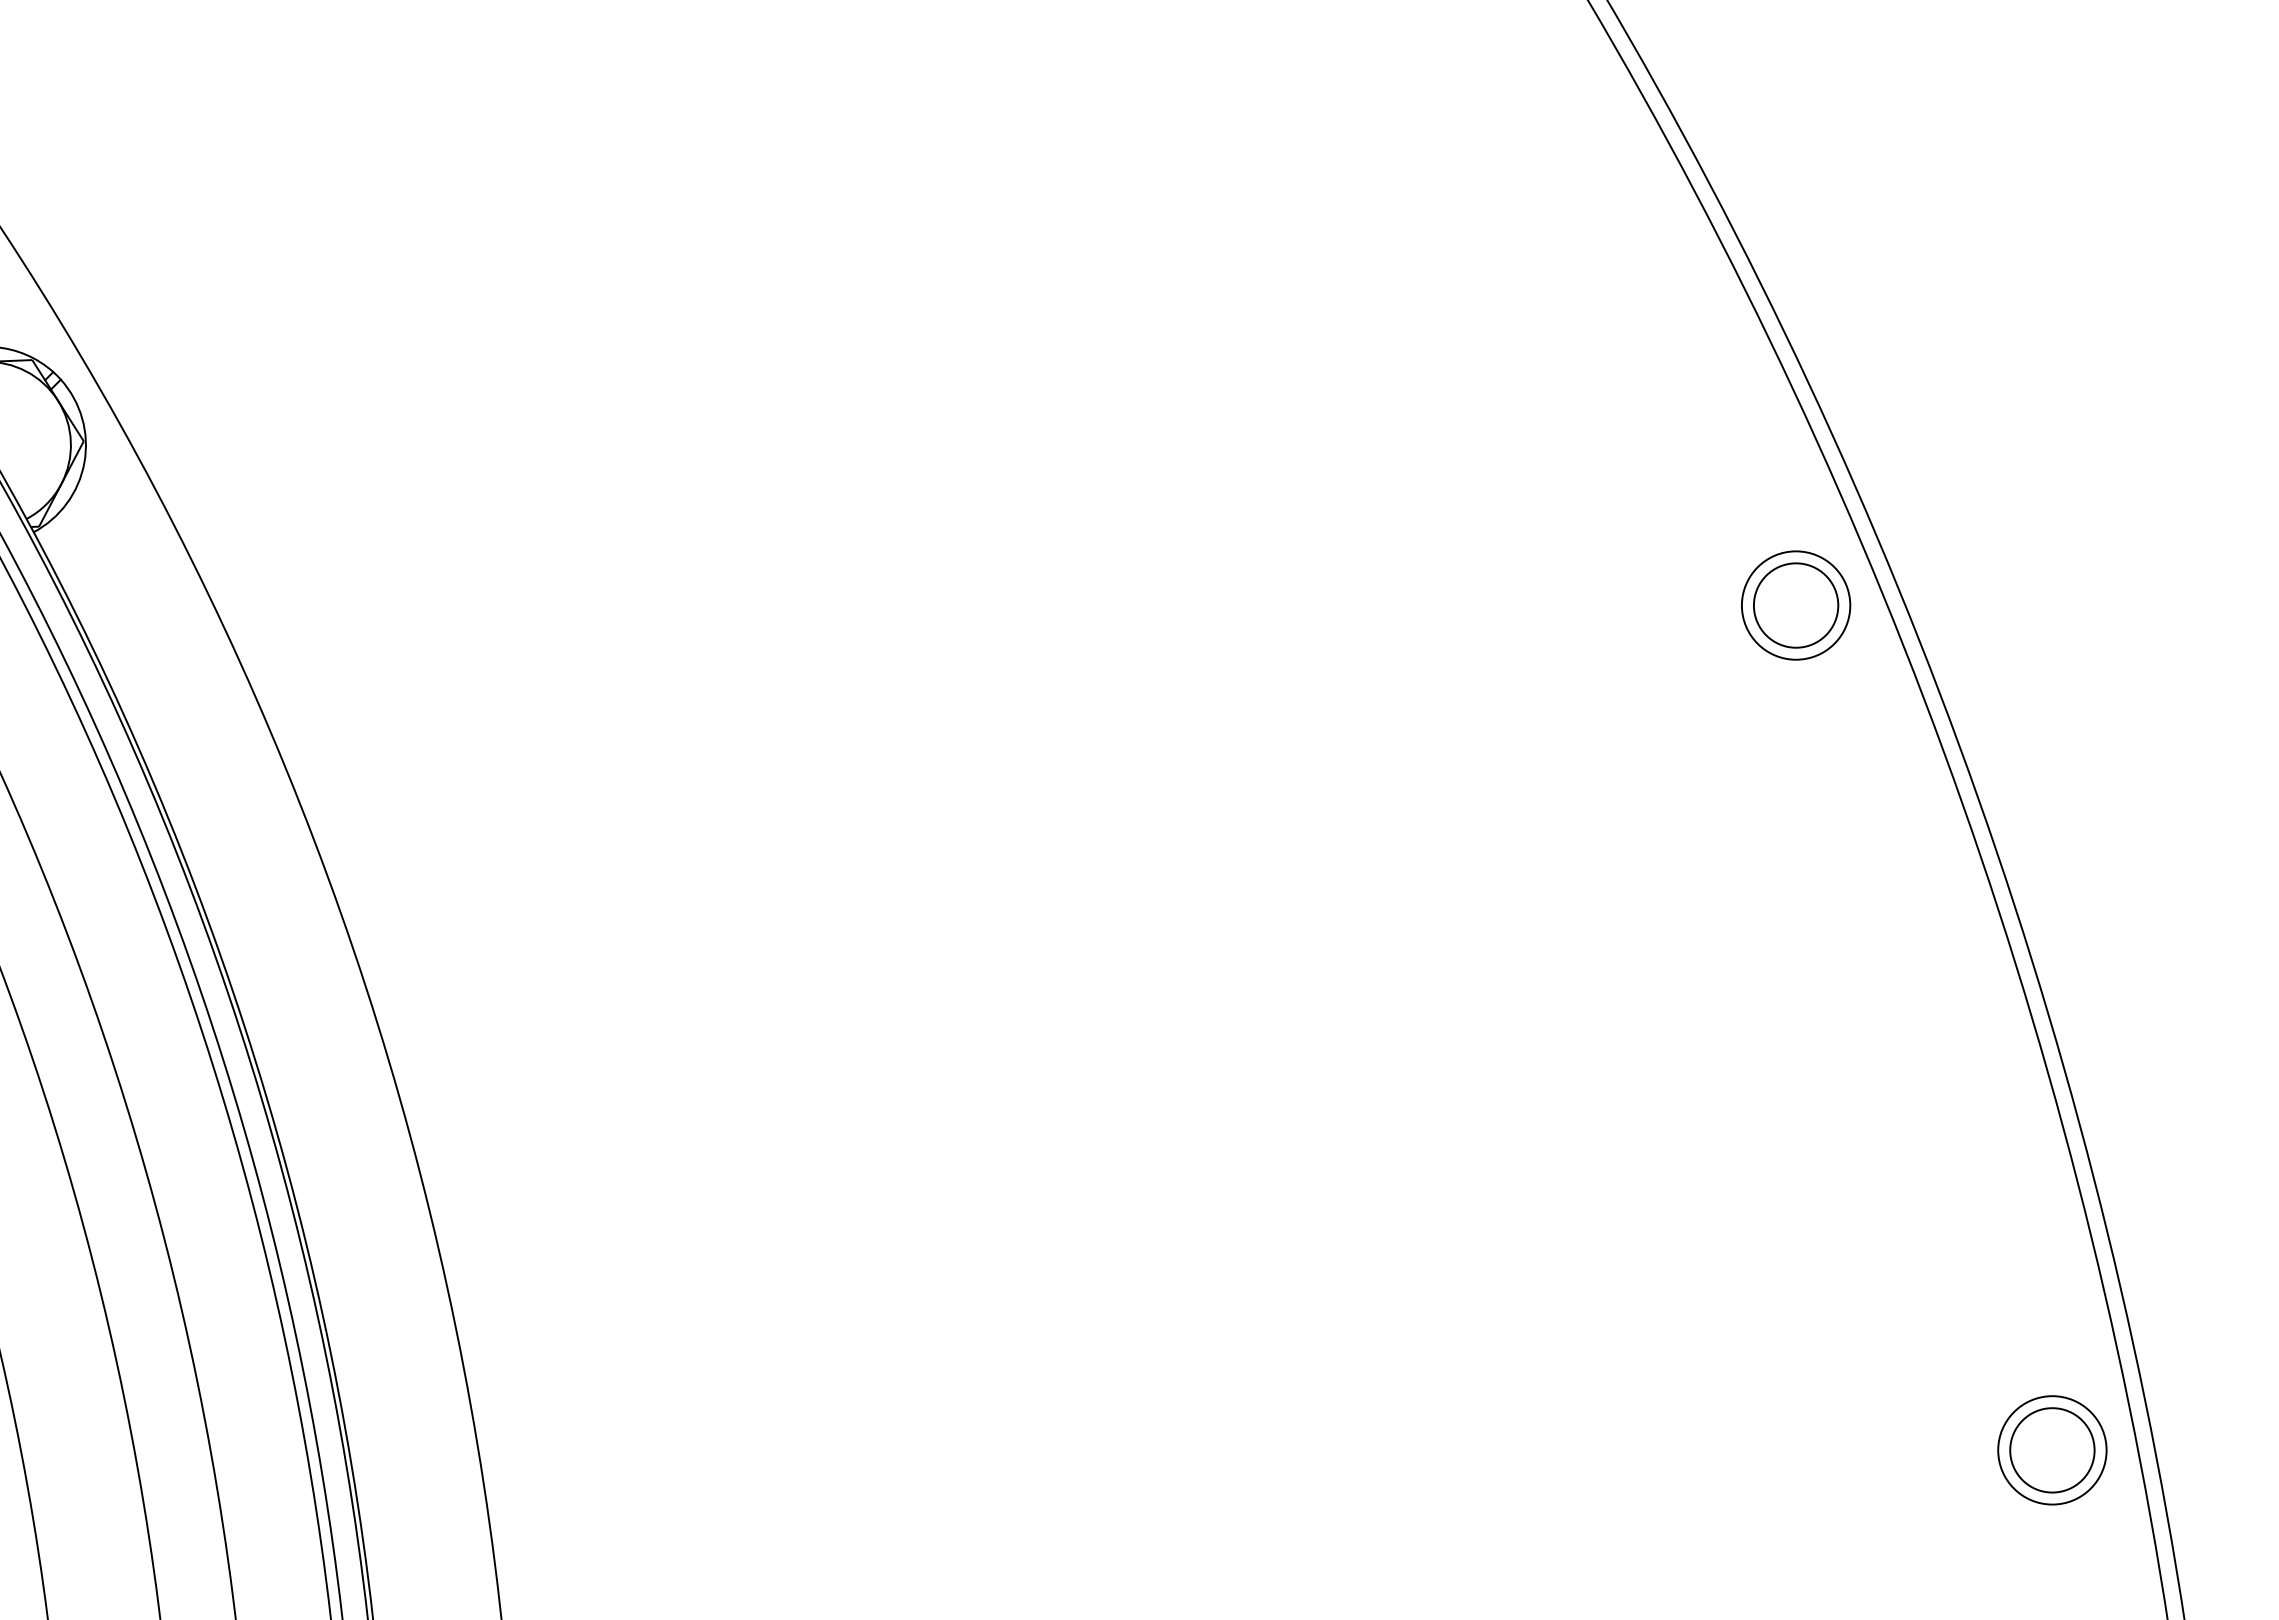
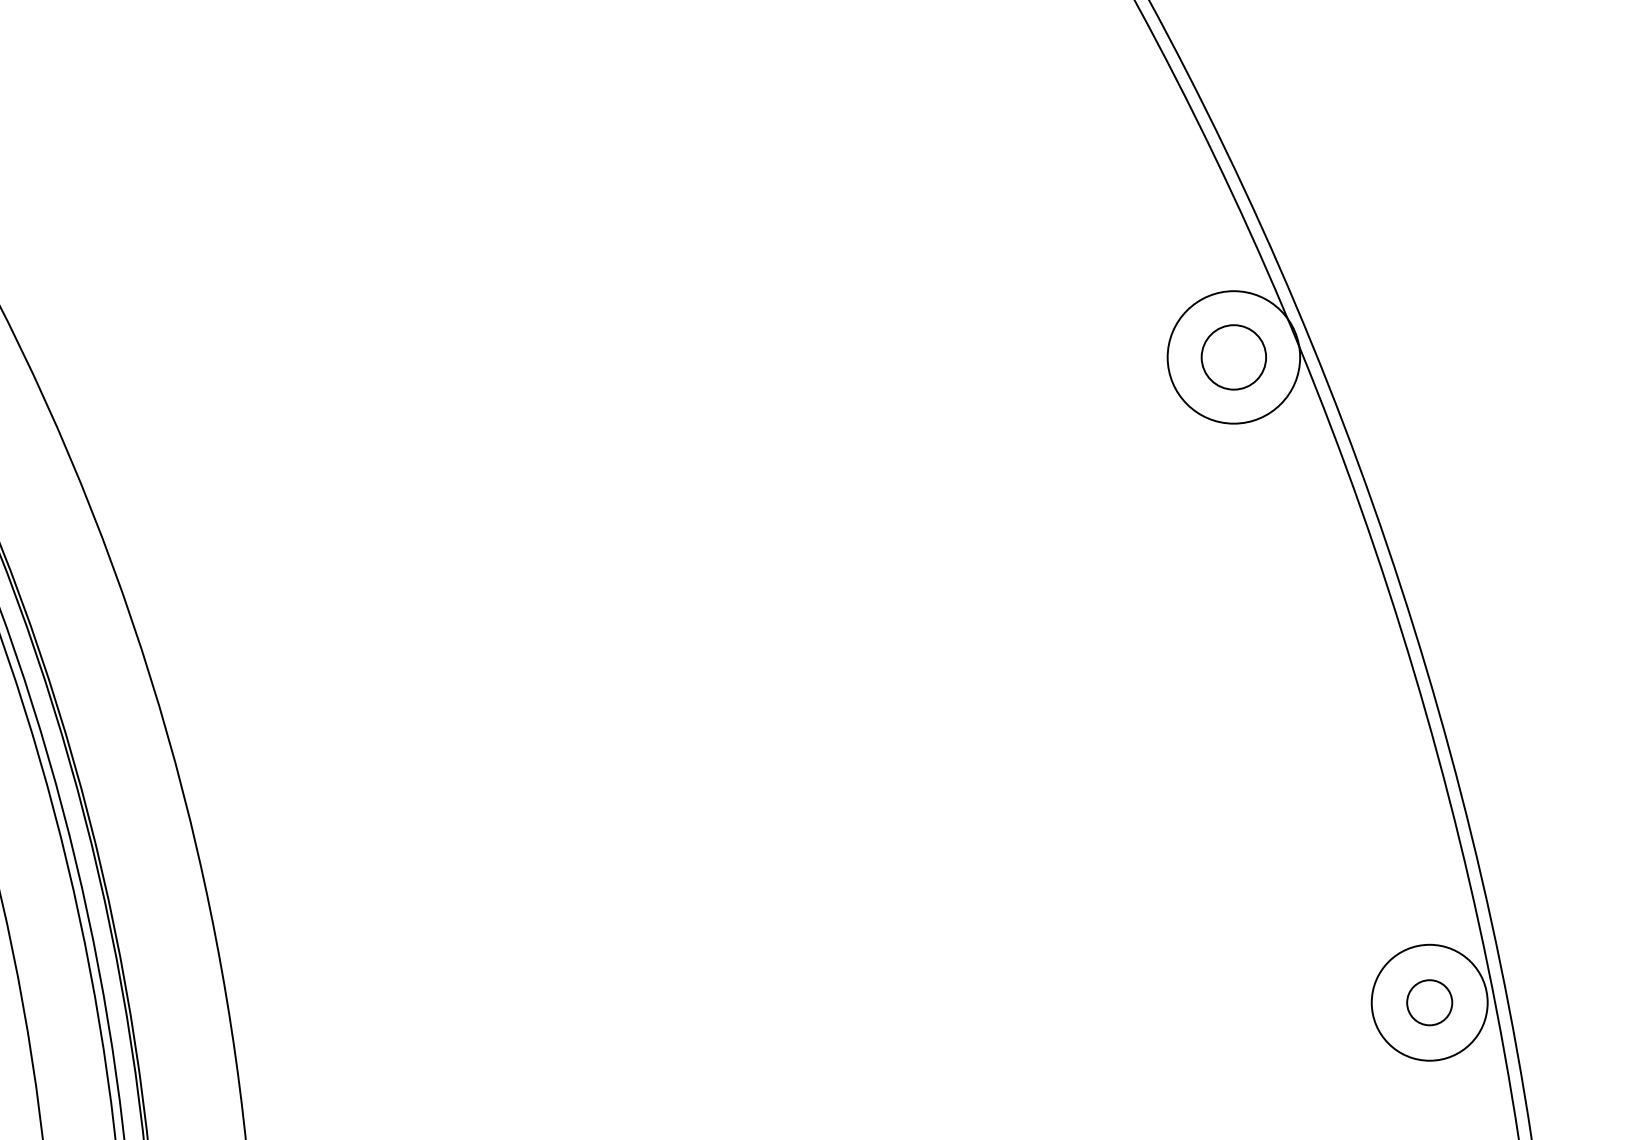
circle: (1795, 605) -> (1233, 357), size x1.6
circle: (2052, 1450) -> (1429, 1002), size x0.7
circle: (2052, 1450) -> (1429, 1002), size x1.4

